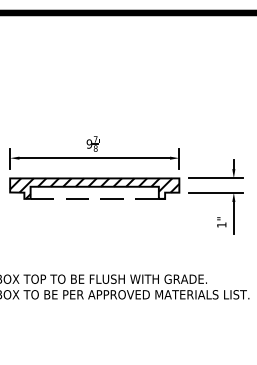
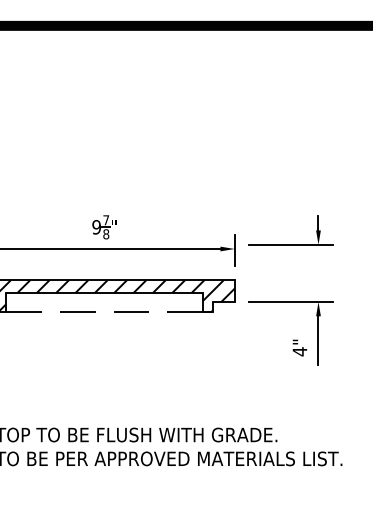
part: (215, 177) -> (290, 243), moved
text: (221, 225) -> (299, 352), 1" -> 4"

